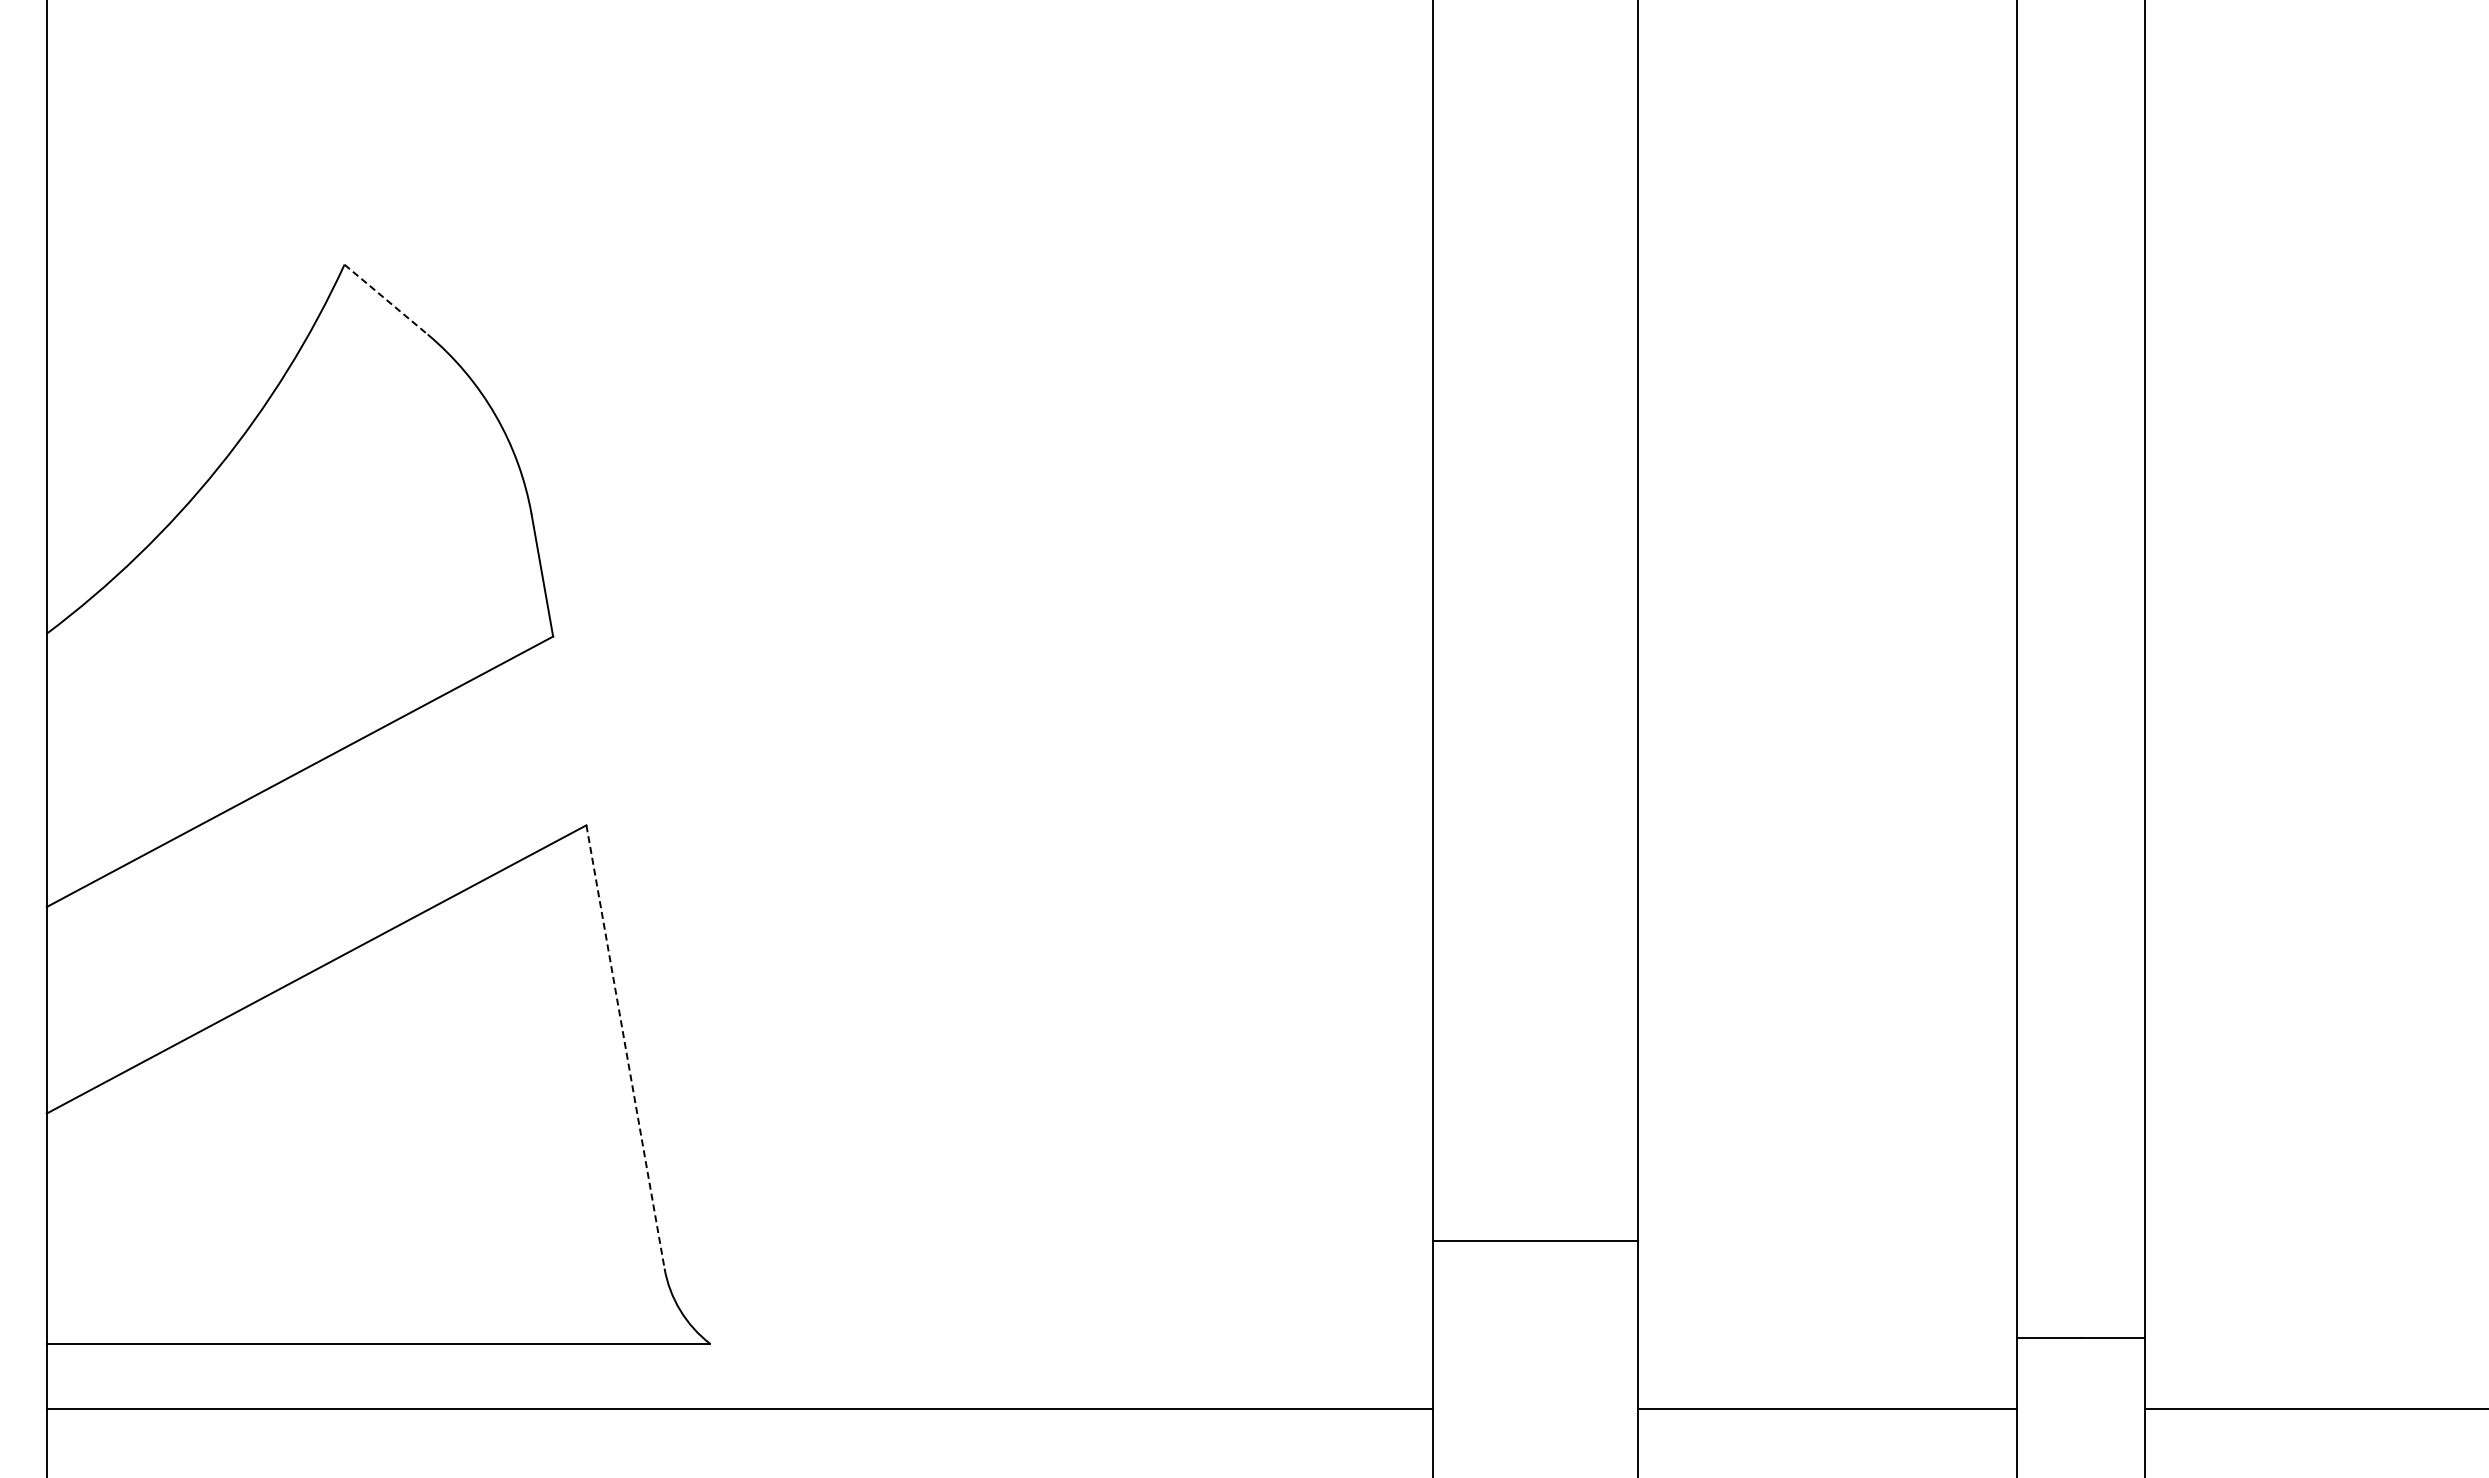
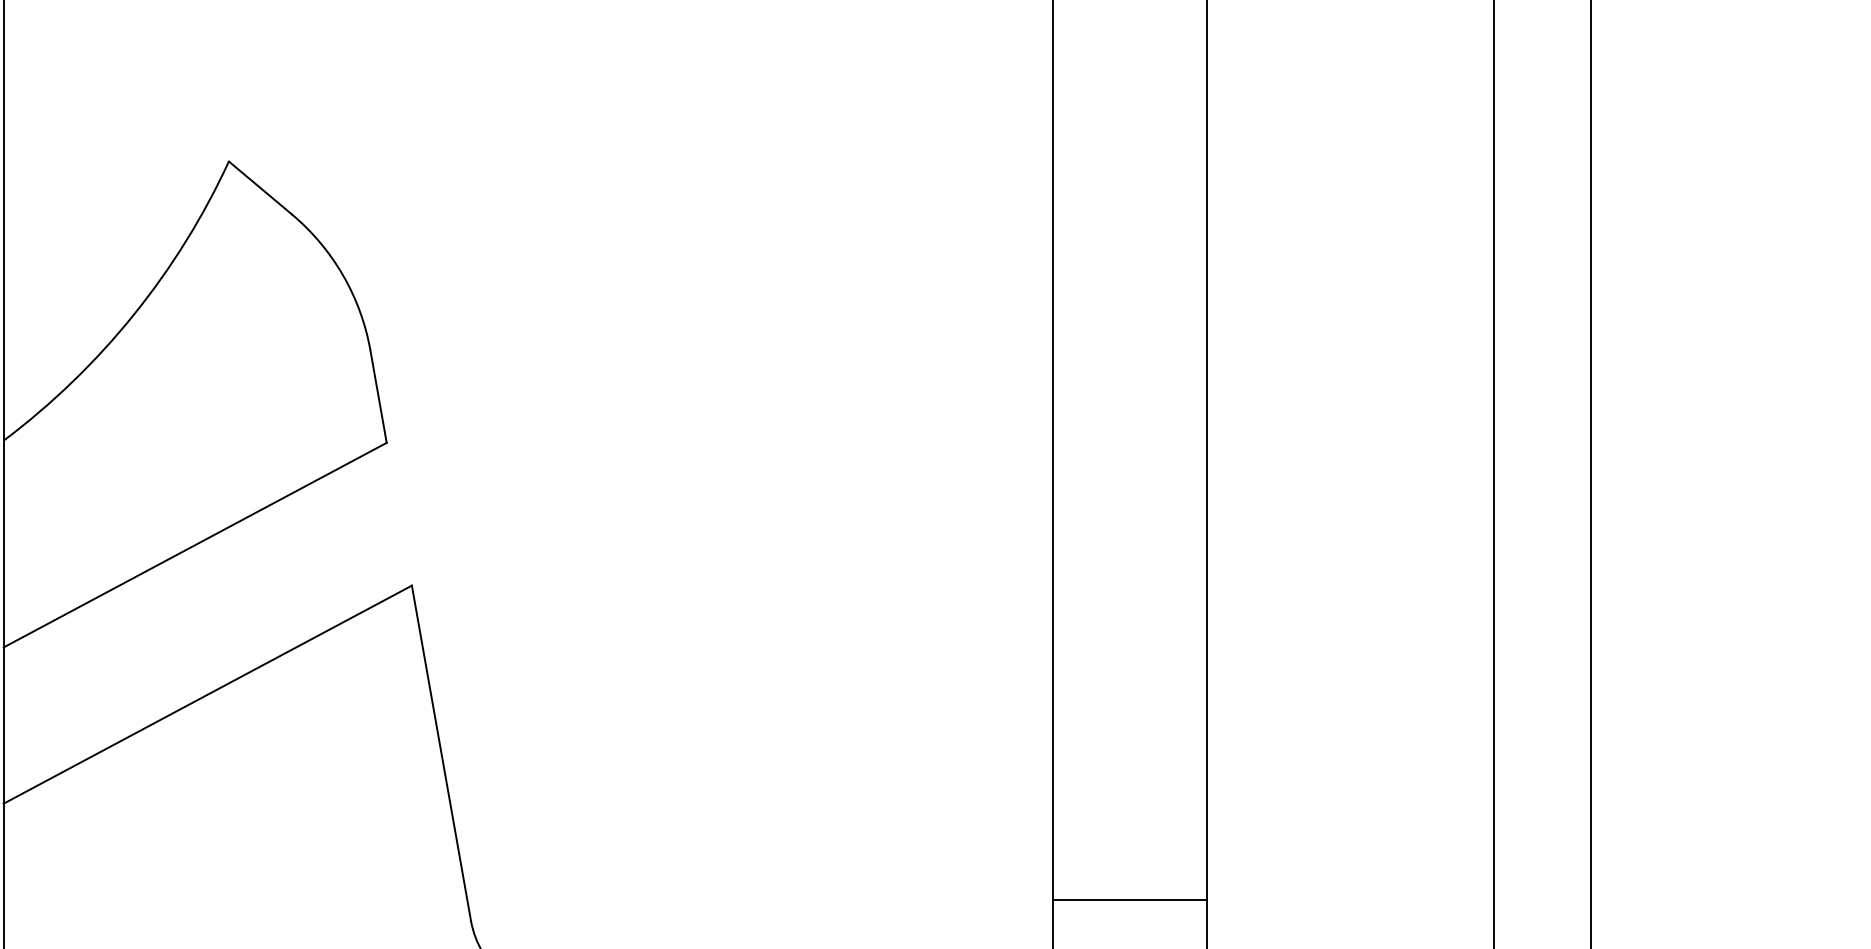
line: (386, 299) -> (260, 187), dashed -> solid
line: (625, 1047) -> (441, 753), dashed -> solid

